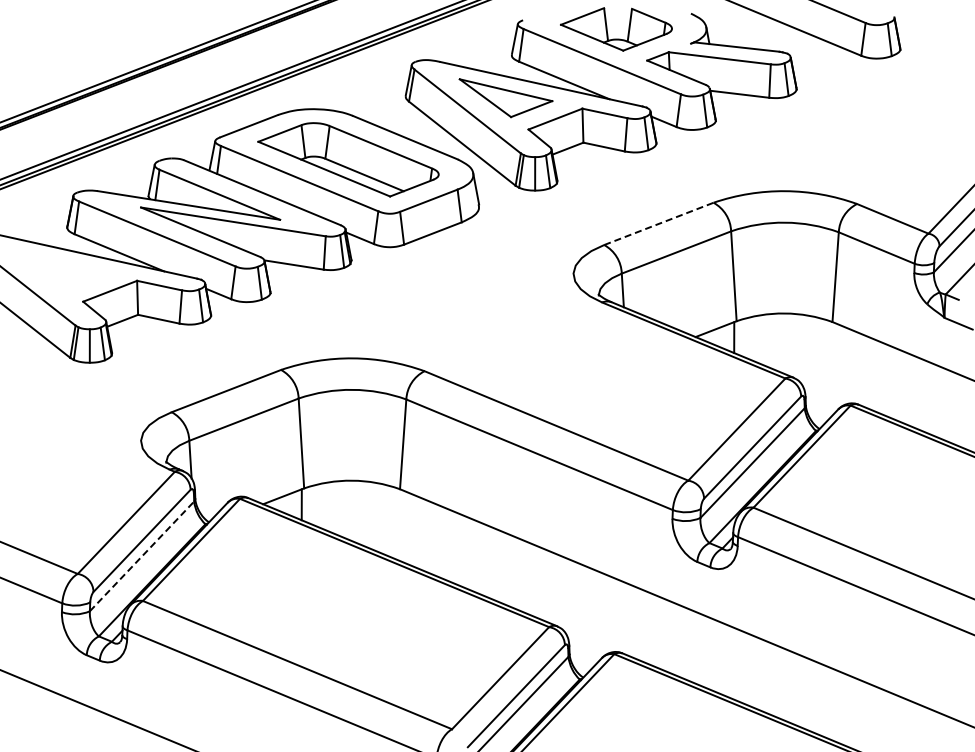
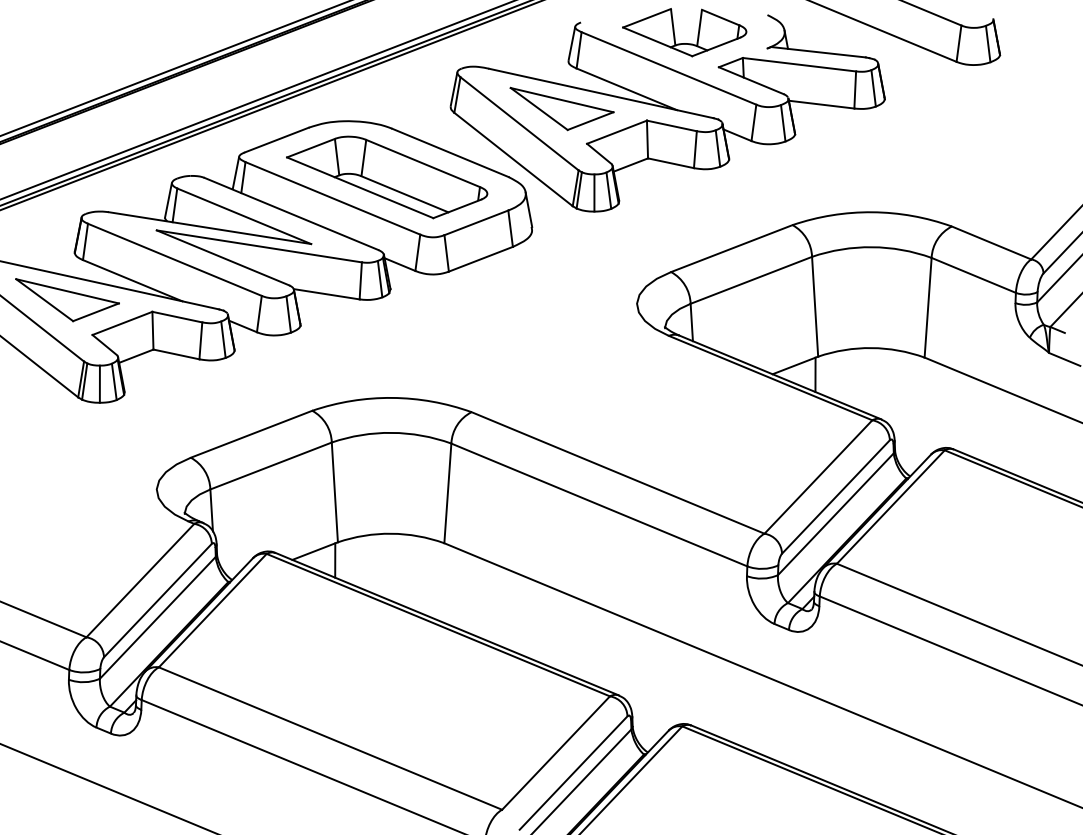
line: (658, 223) -> (731, 248), dashed -> solid
part: (60, 270) -> (67, 300), added
line: (142, 556) -> (158, 617), dashed -> solid

